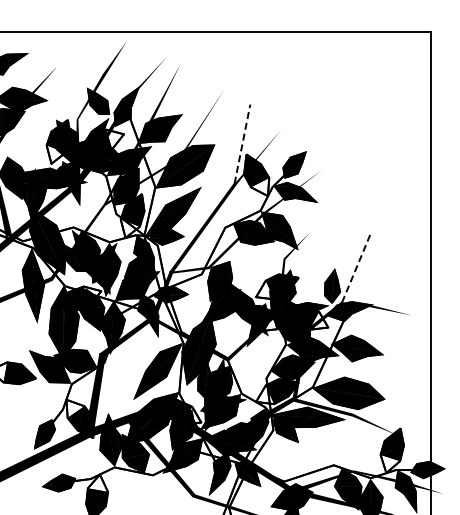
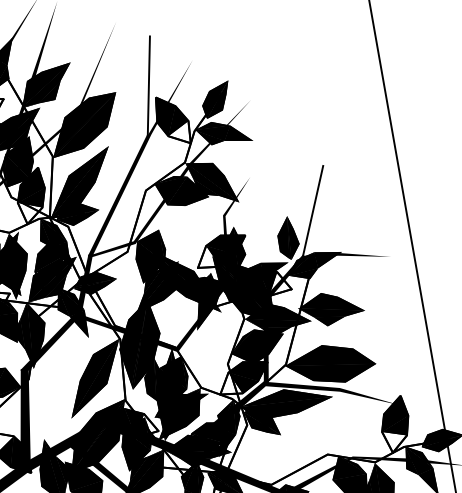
line: (242, 143) -> (148, 85), dashed -> solid
line: (356, 267) -> (312, 210), dashed -> solid

